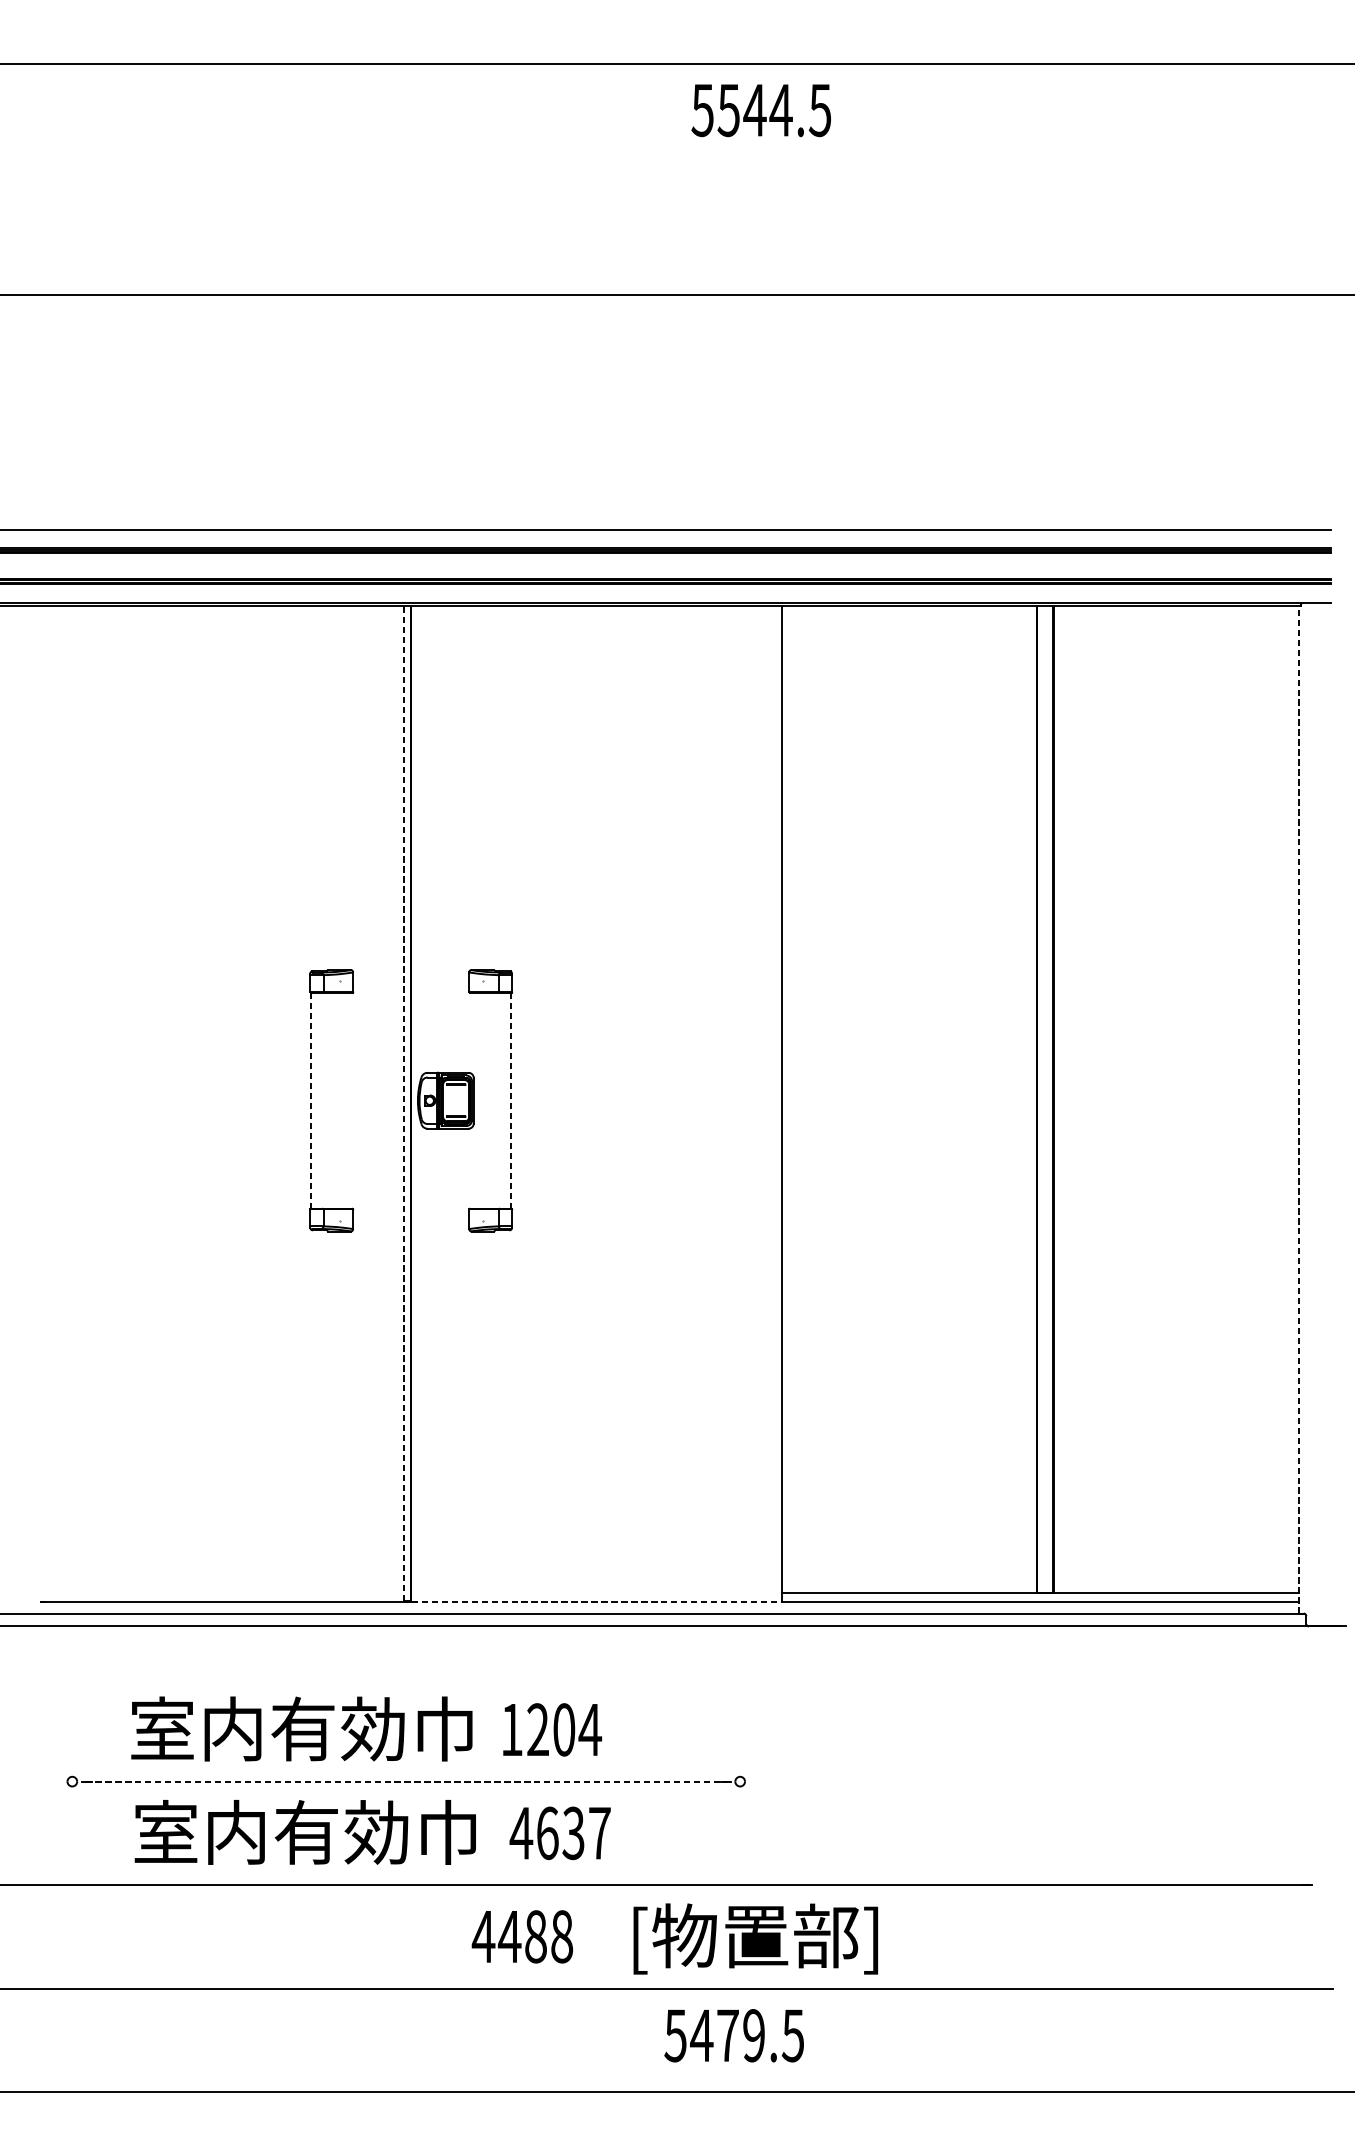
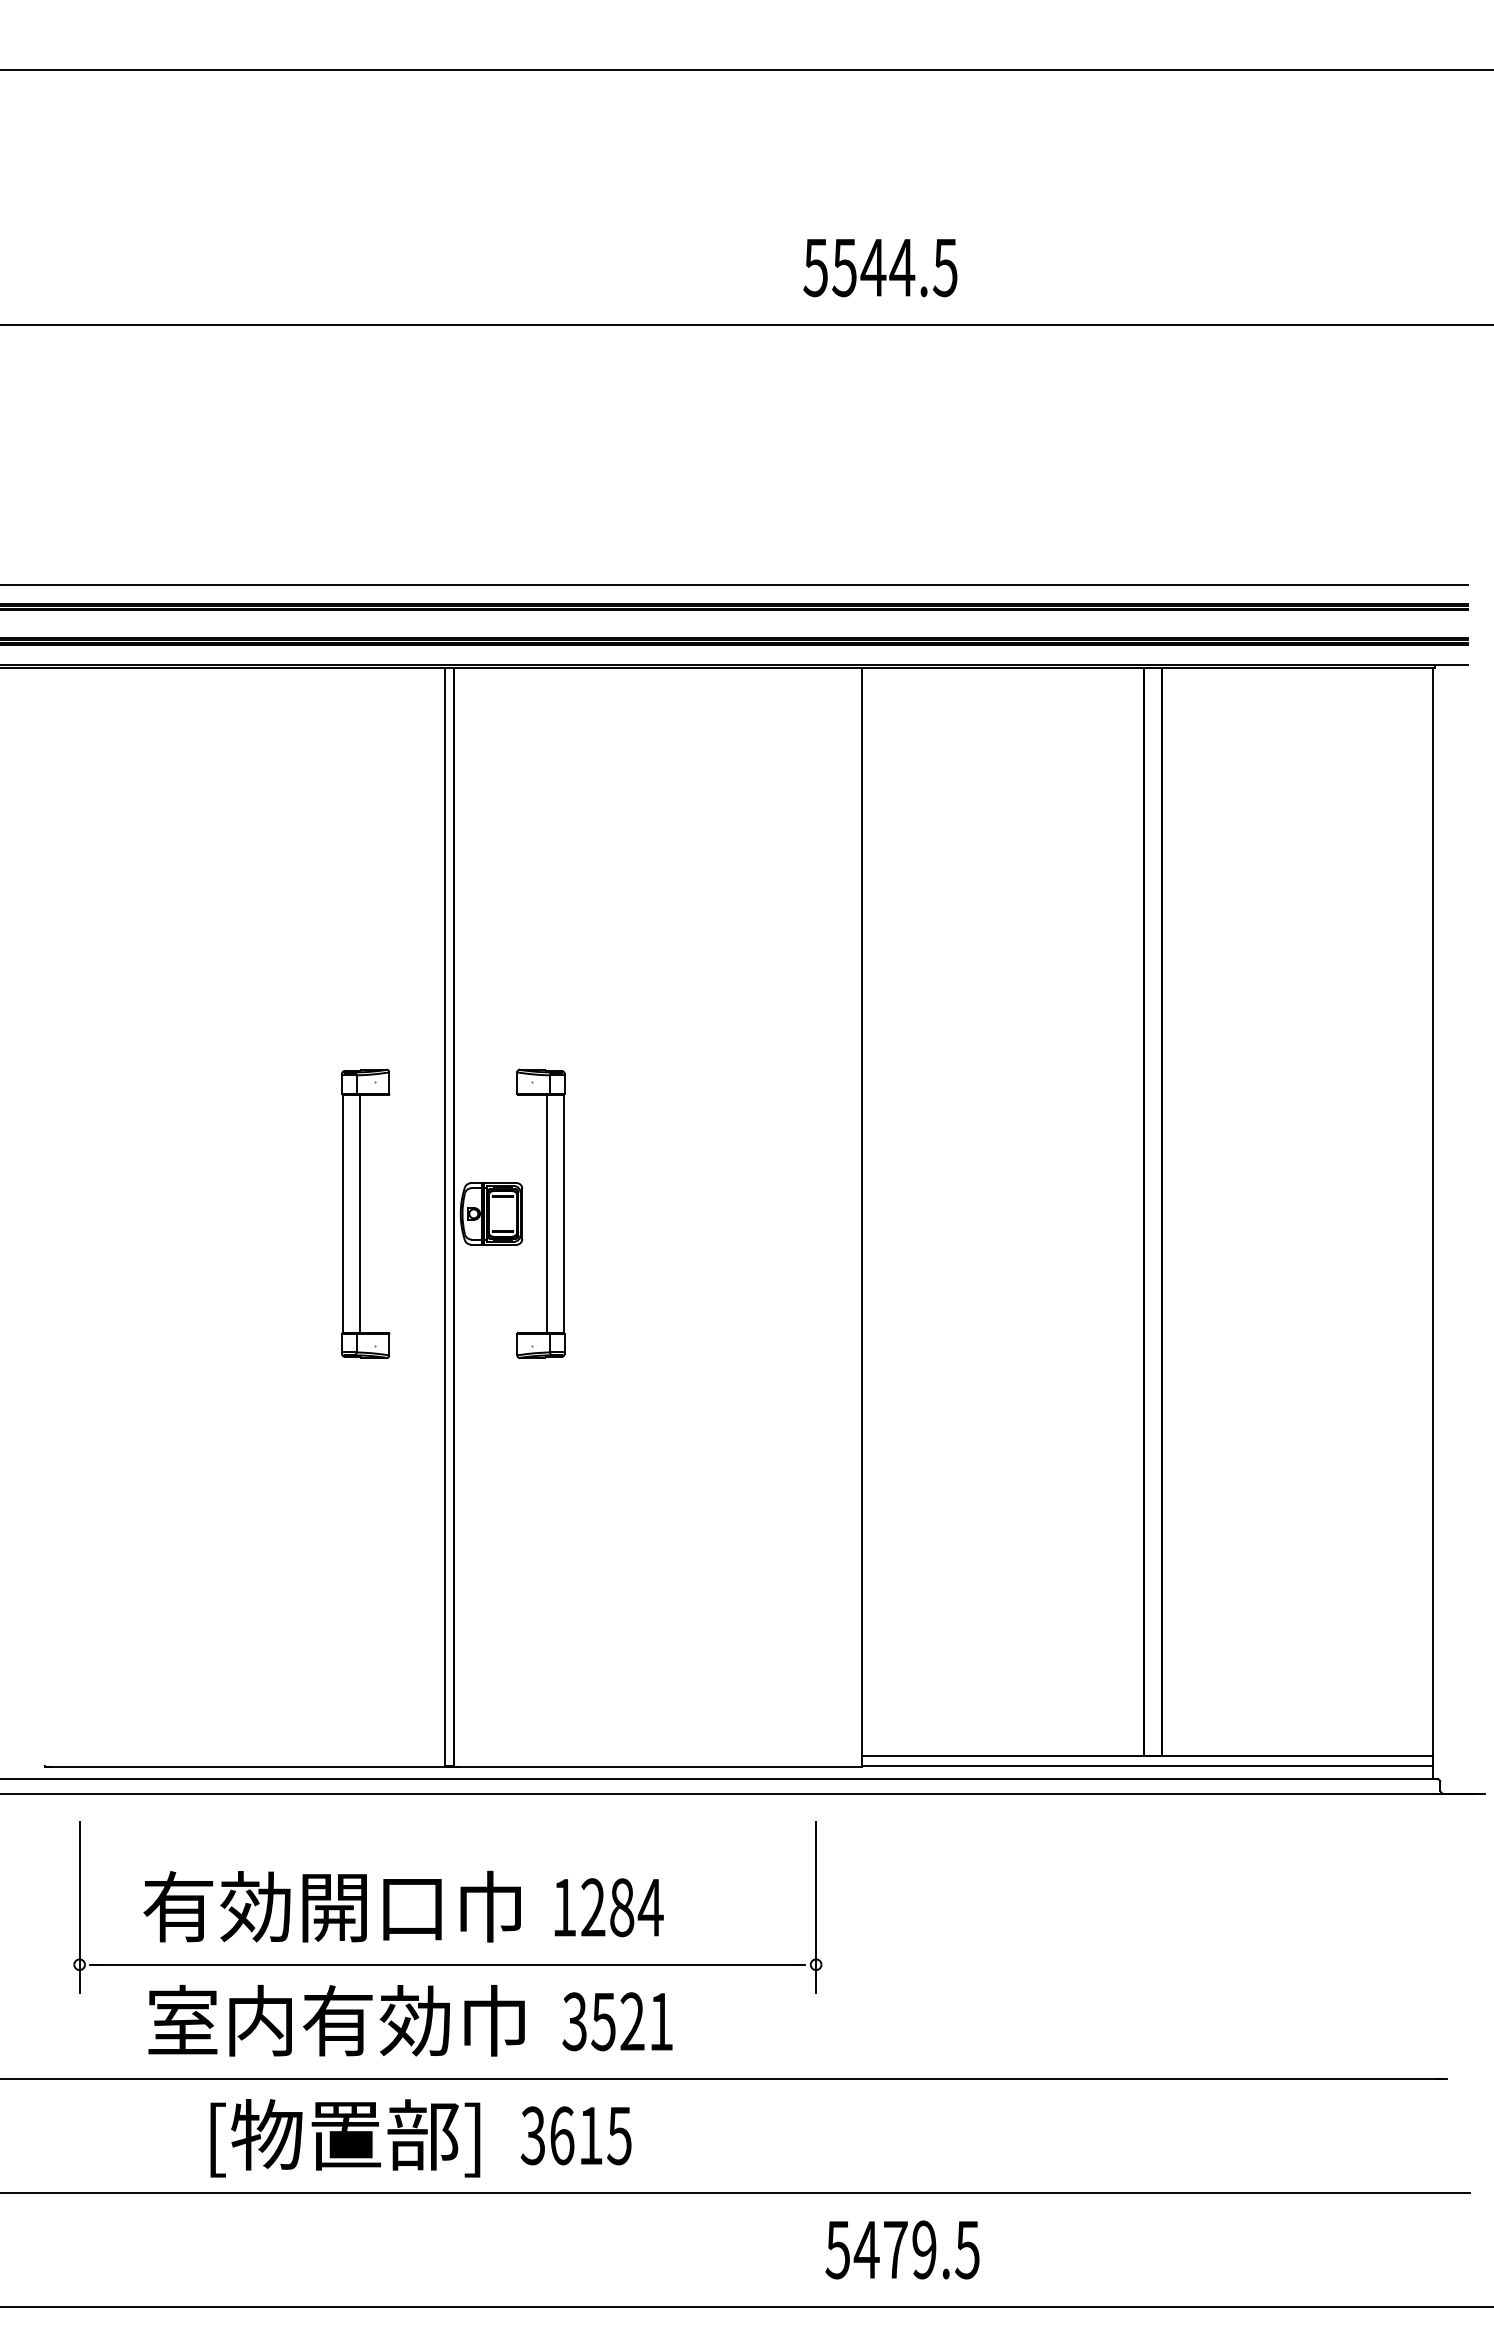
text: (761, 111) -> (880, 268), moved
line: (310, 1100) -> (342, 1213), dashed -> solid
line: (327, 1100) -> (360, 1213), added
line: (495, 1100) -> (546, 1213), added
line: (511, 1100) -> (563, 1213), dashed -> solid
line: (404, 1103) -> (445, 1216), dashed -> solid
line: (1299, 1109) -> (1432, 1223), dashed -> solid
line: (596, 1601) -> (657, 1766), dashed -> solid
text: (267, 1728) -> (294, 1906), 室内有効巾 -> 有効開口巾
line: (72, 1729) -> (79, 1907), added
text: (564, 1729) -> (622, 1907), 1204 -> 1284
line: (740, 1729) -> (816, 1907), added
line: (405, 1781) -> (447, 1964), dashed -> solid
text: (560, 1833) -> (617, 2021), 4637 -> 3521
text: (521, 1936) -> (575, 2135), 4488 -> 3615
text: (755, 1939) -> (345, 2138), moved
text: (734, 2035) -> (902, 2249), moved

